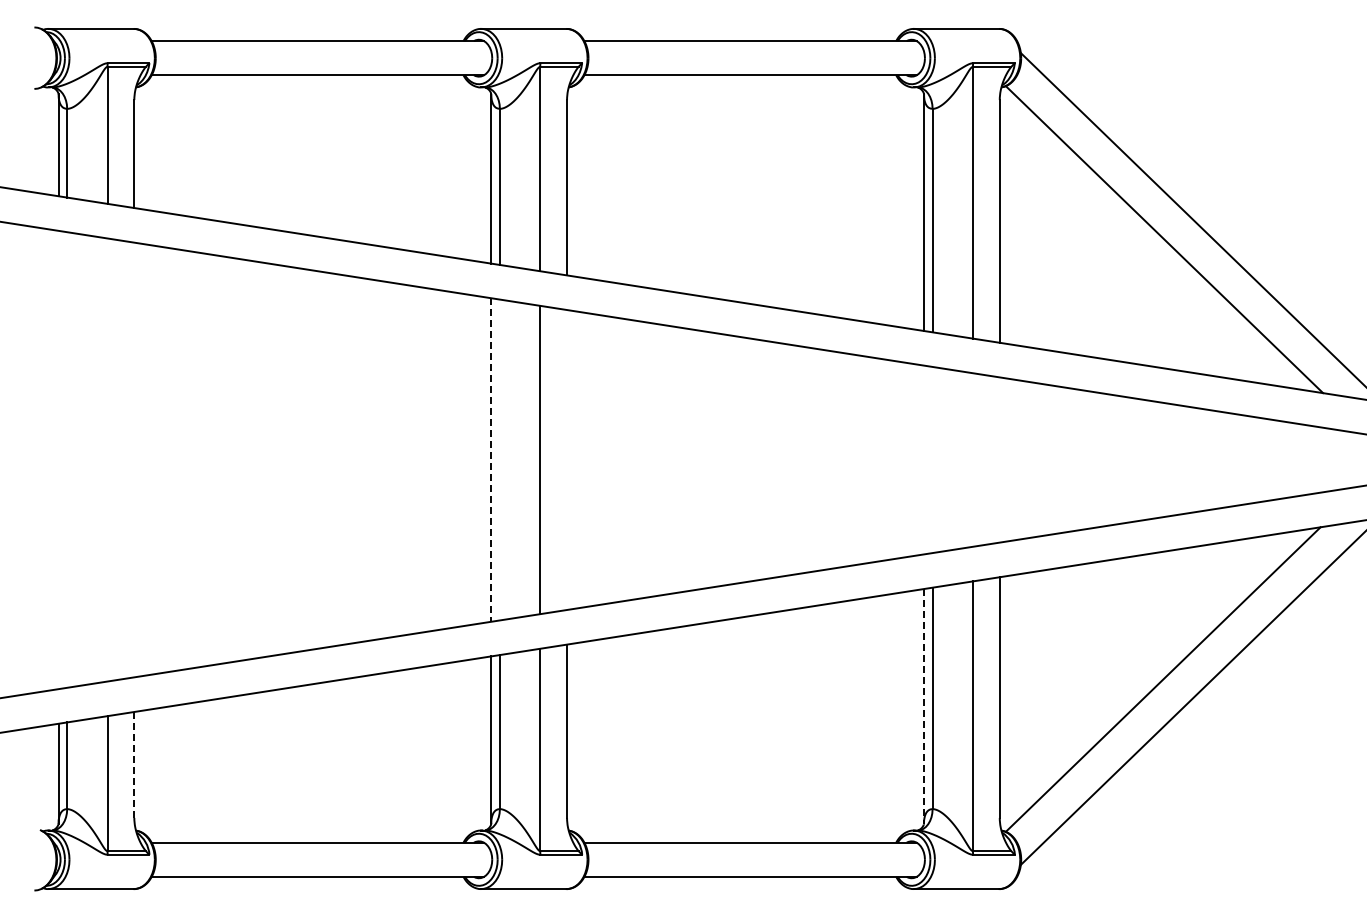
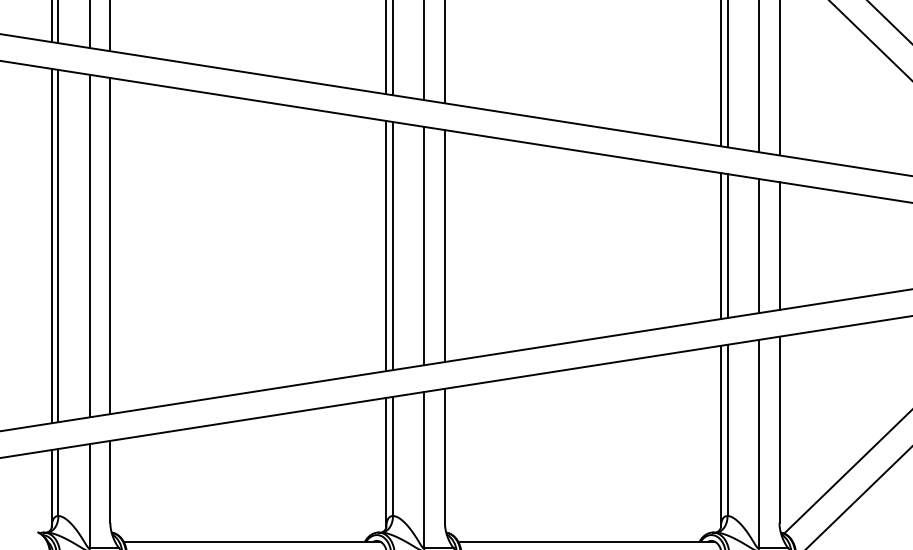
line: (58, 459) -> (51, 245), added
line: (67, 459) -> (58, 245), added
line: (107, 459) -> (89, 245), added
line: (134, 459) -> (110, 245), added
line: (499, 459) -> (392, 245), added
line: (567, 459) -> (445, 245), added
line: (924, 459) -> (721, 245), added
line: (932, 459) -> (727, 245), added
line: (972, 459) -> (758, 245), added
line: (999, 459) -> (779, 245), added
line: (491, 460) -> (386, 246), dashed -> solid
line: (924, 706) -> (721, 436), dashed -> solid
line: (134, 764) -> (110, 481), dashed -> solid

